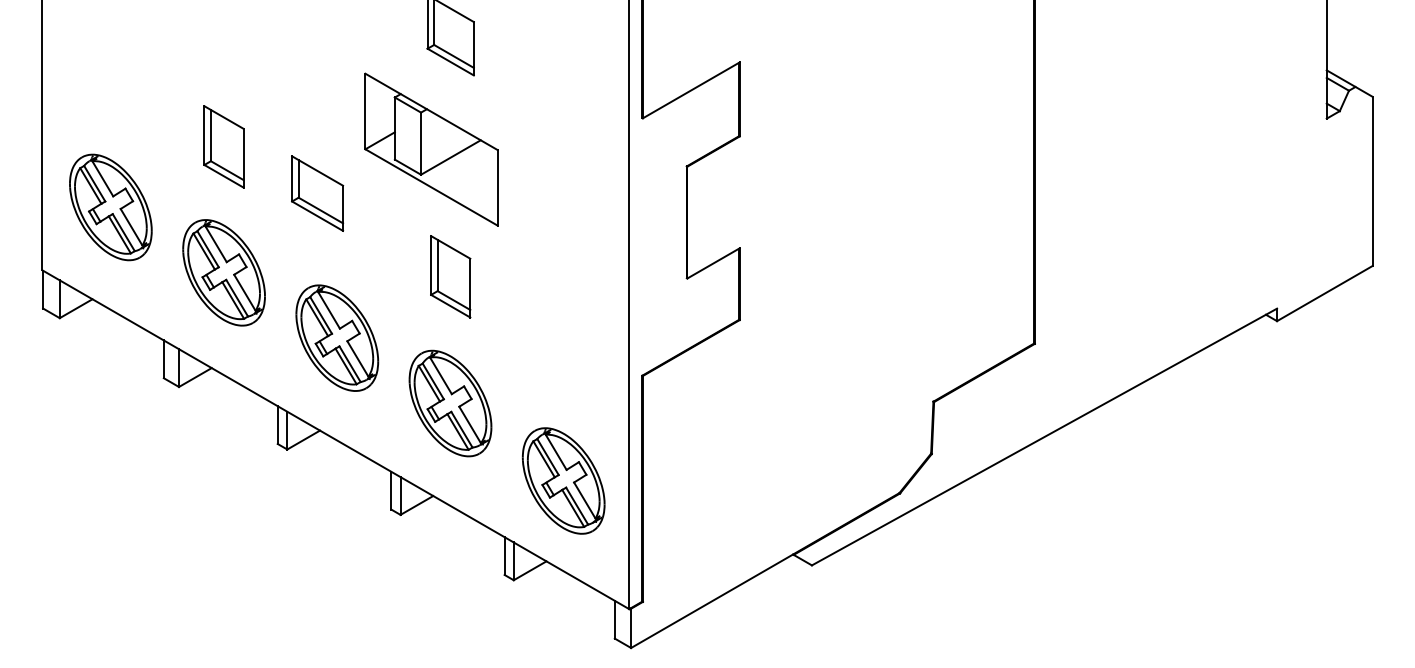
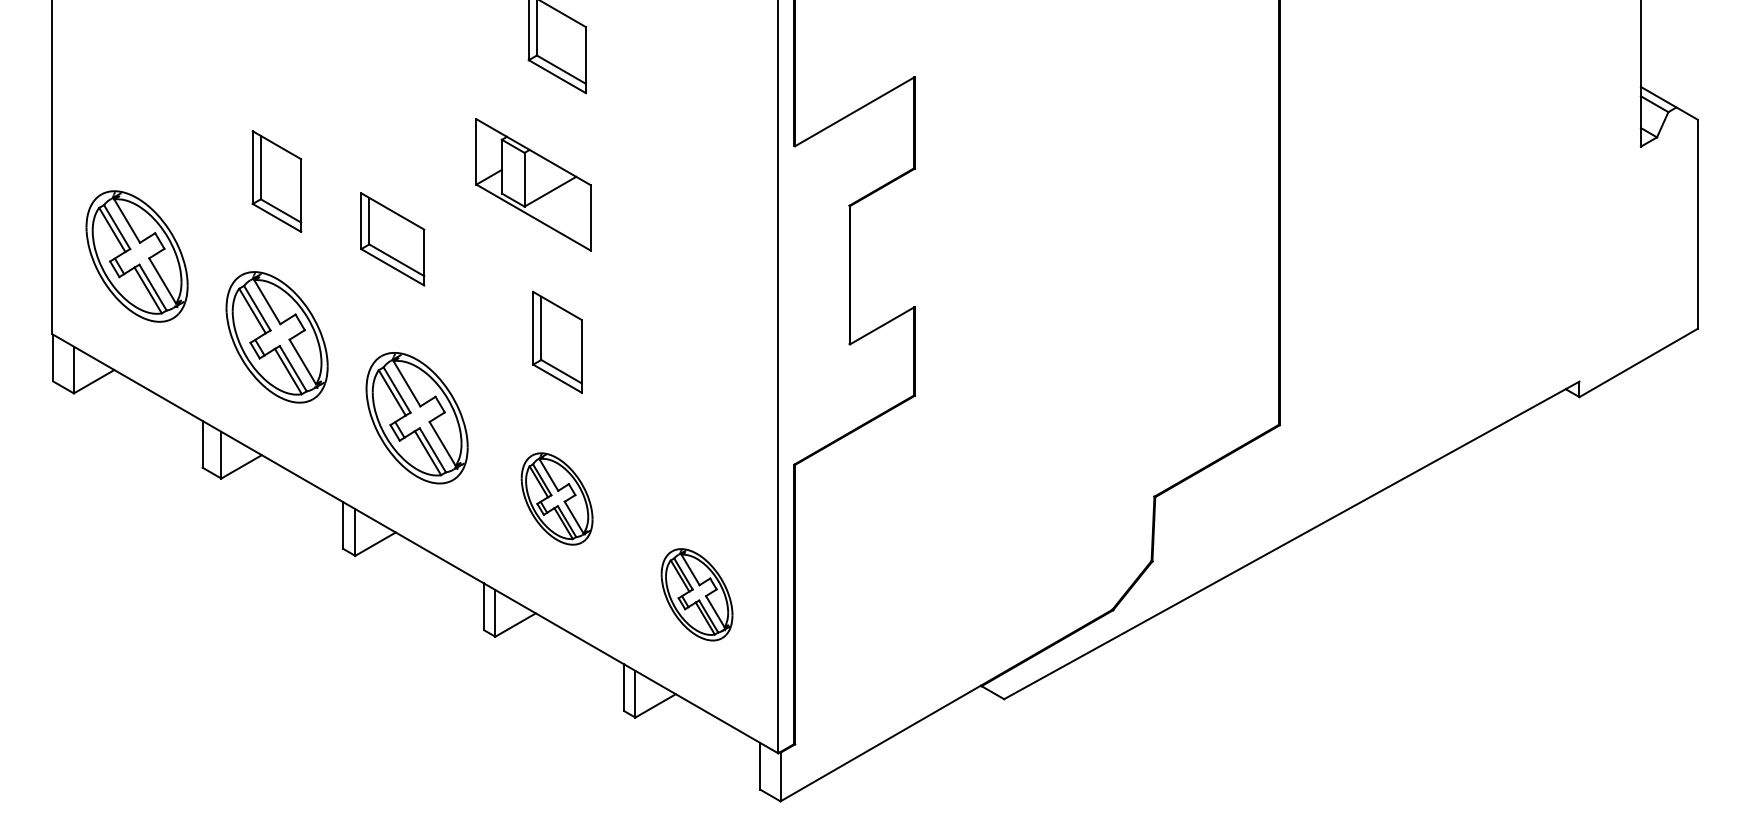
part: (431, 149) -> (533, 184), size x0.7
part: (450, 403) -> (557, 498), size x0.7
part: (563, 480) -> (696, 594), size x0.7

